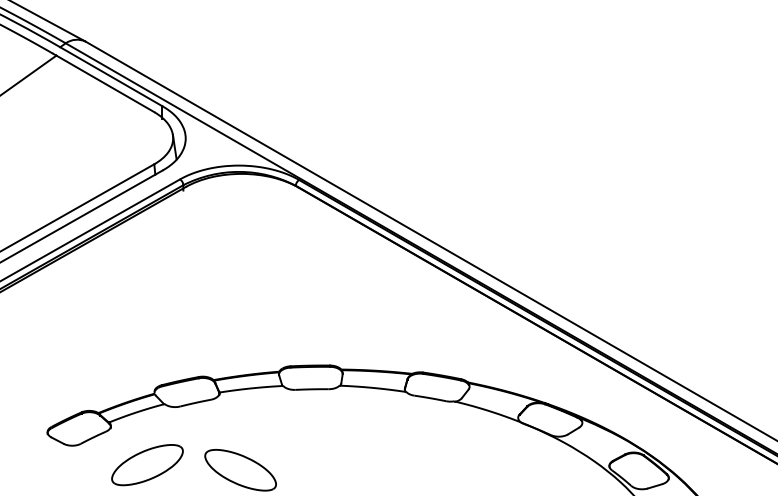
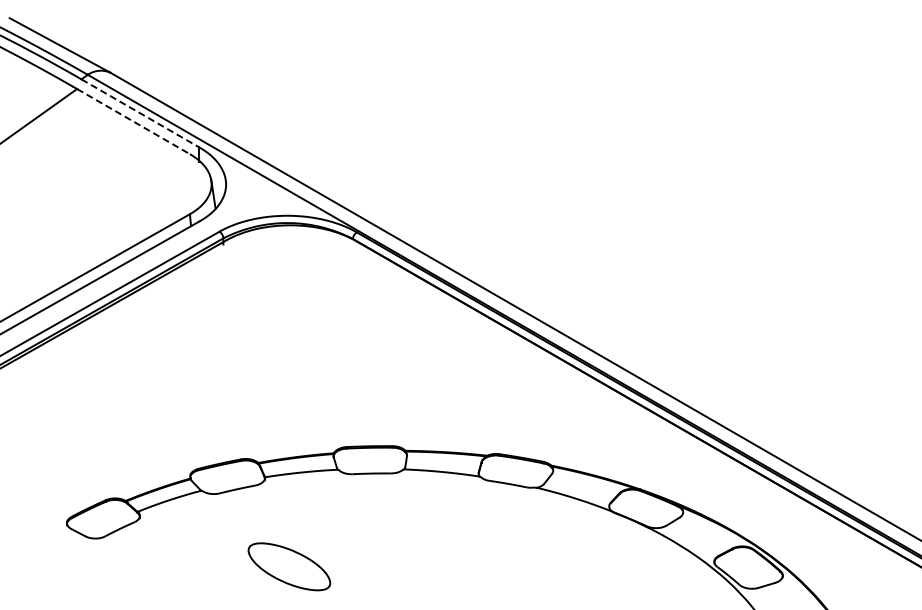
line: (111, 76) -> (140, 113), solid -> dashed
line: (105, 83) -> (133, 121), solid -> dashed
part: (147, 464) -> (181, 560), removed

